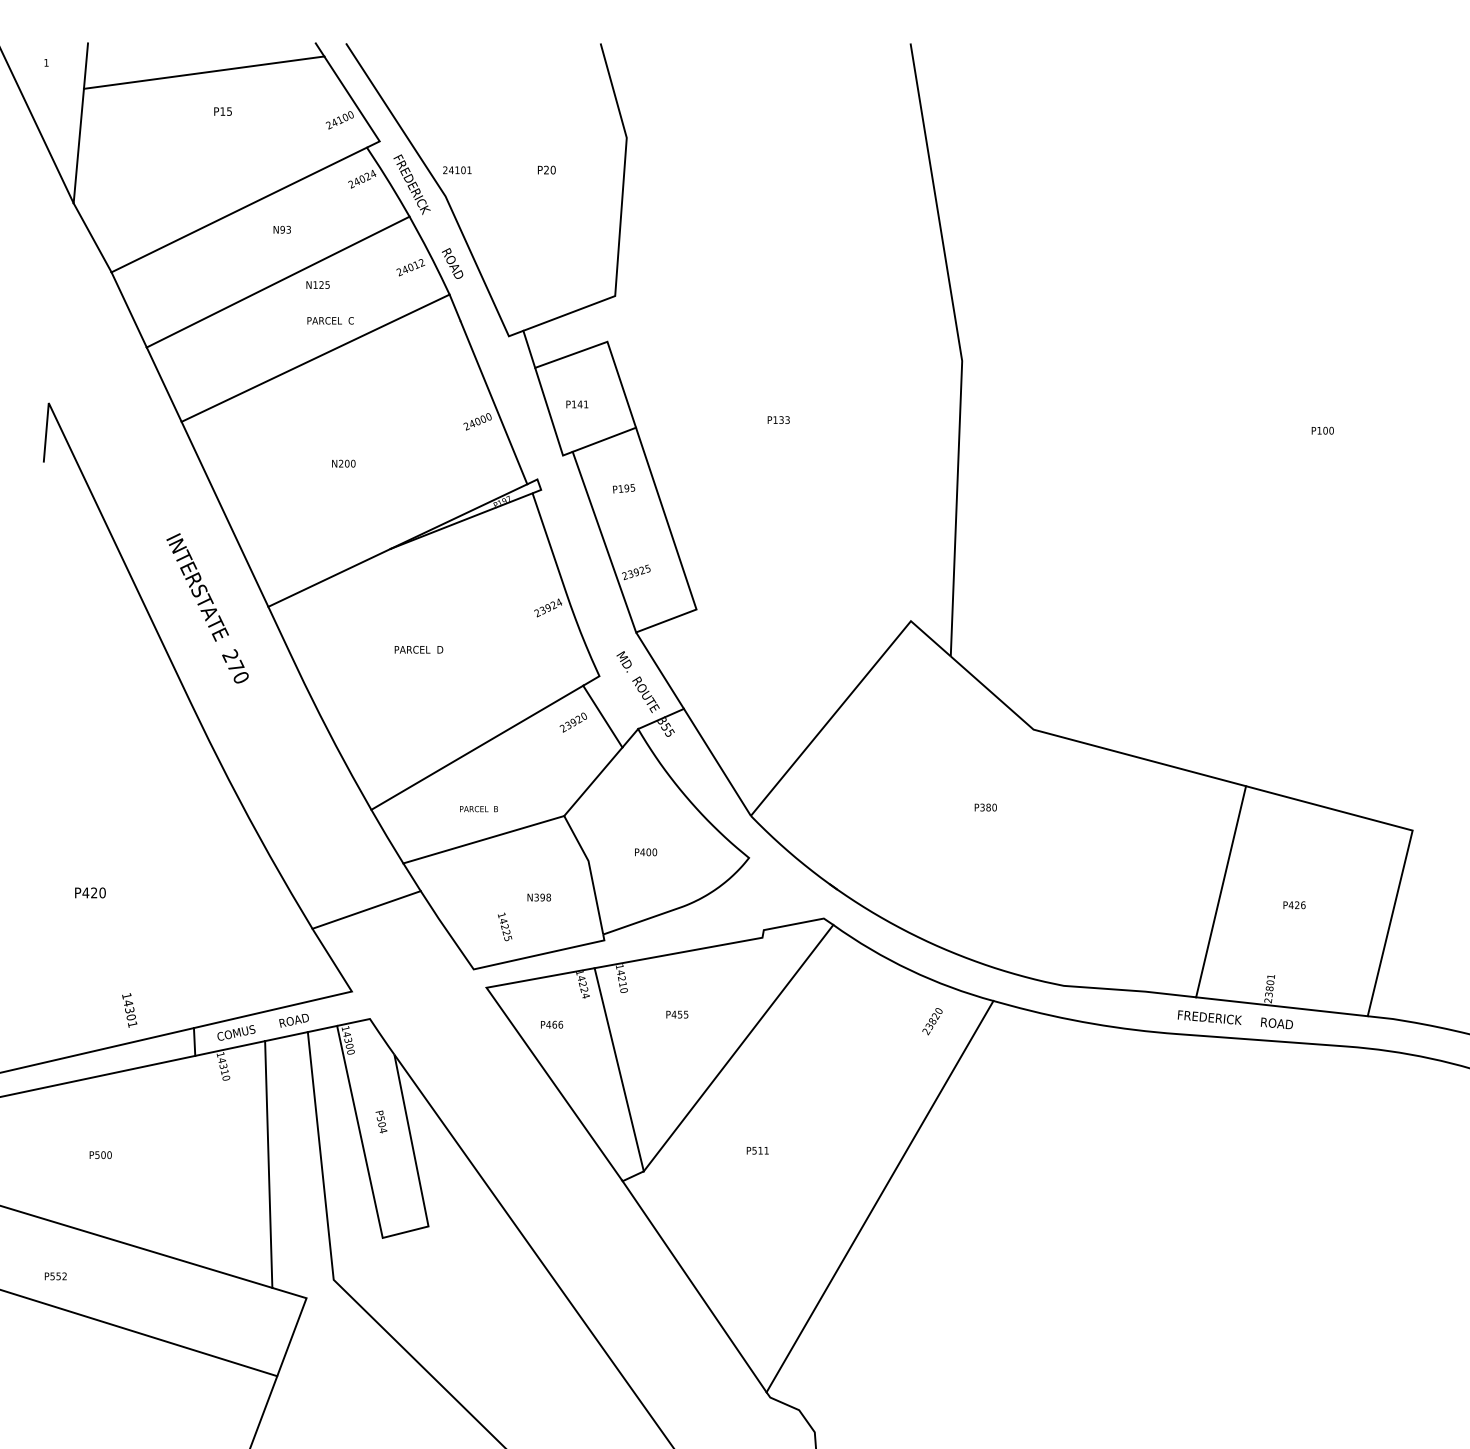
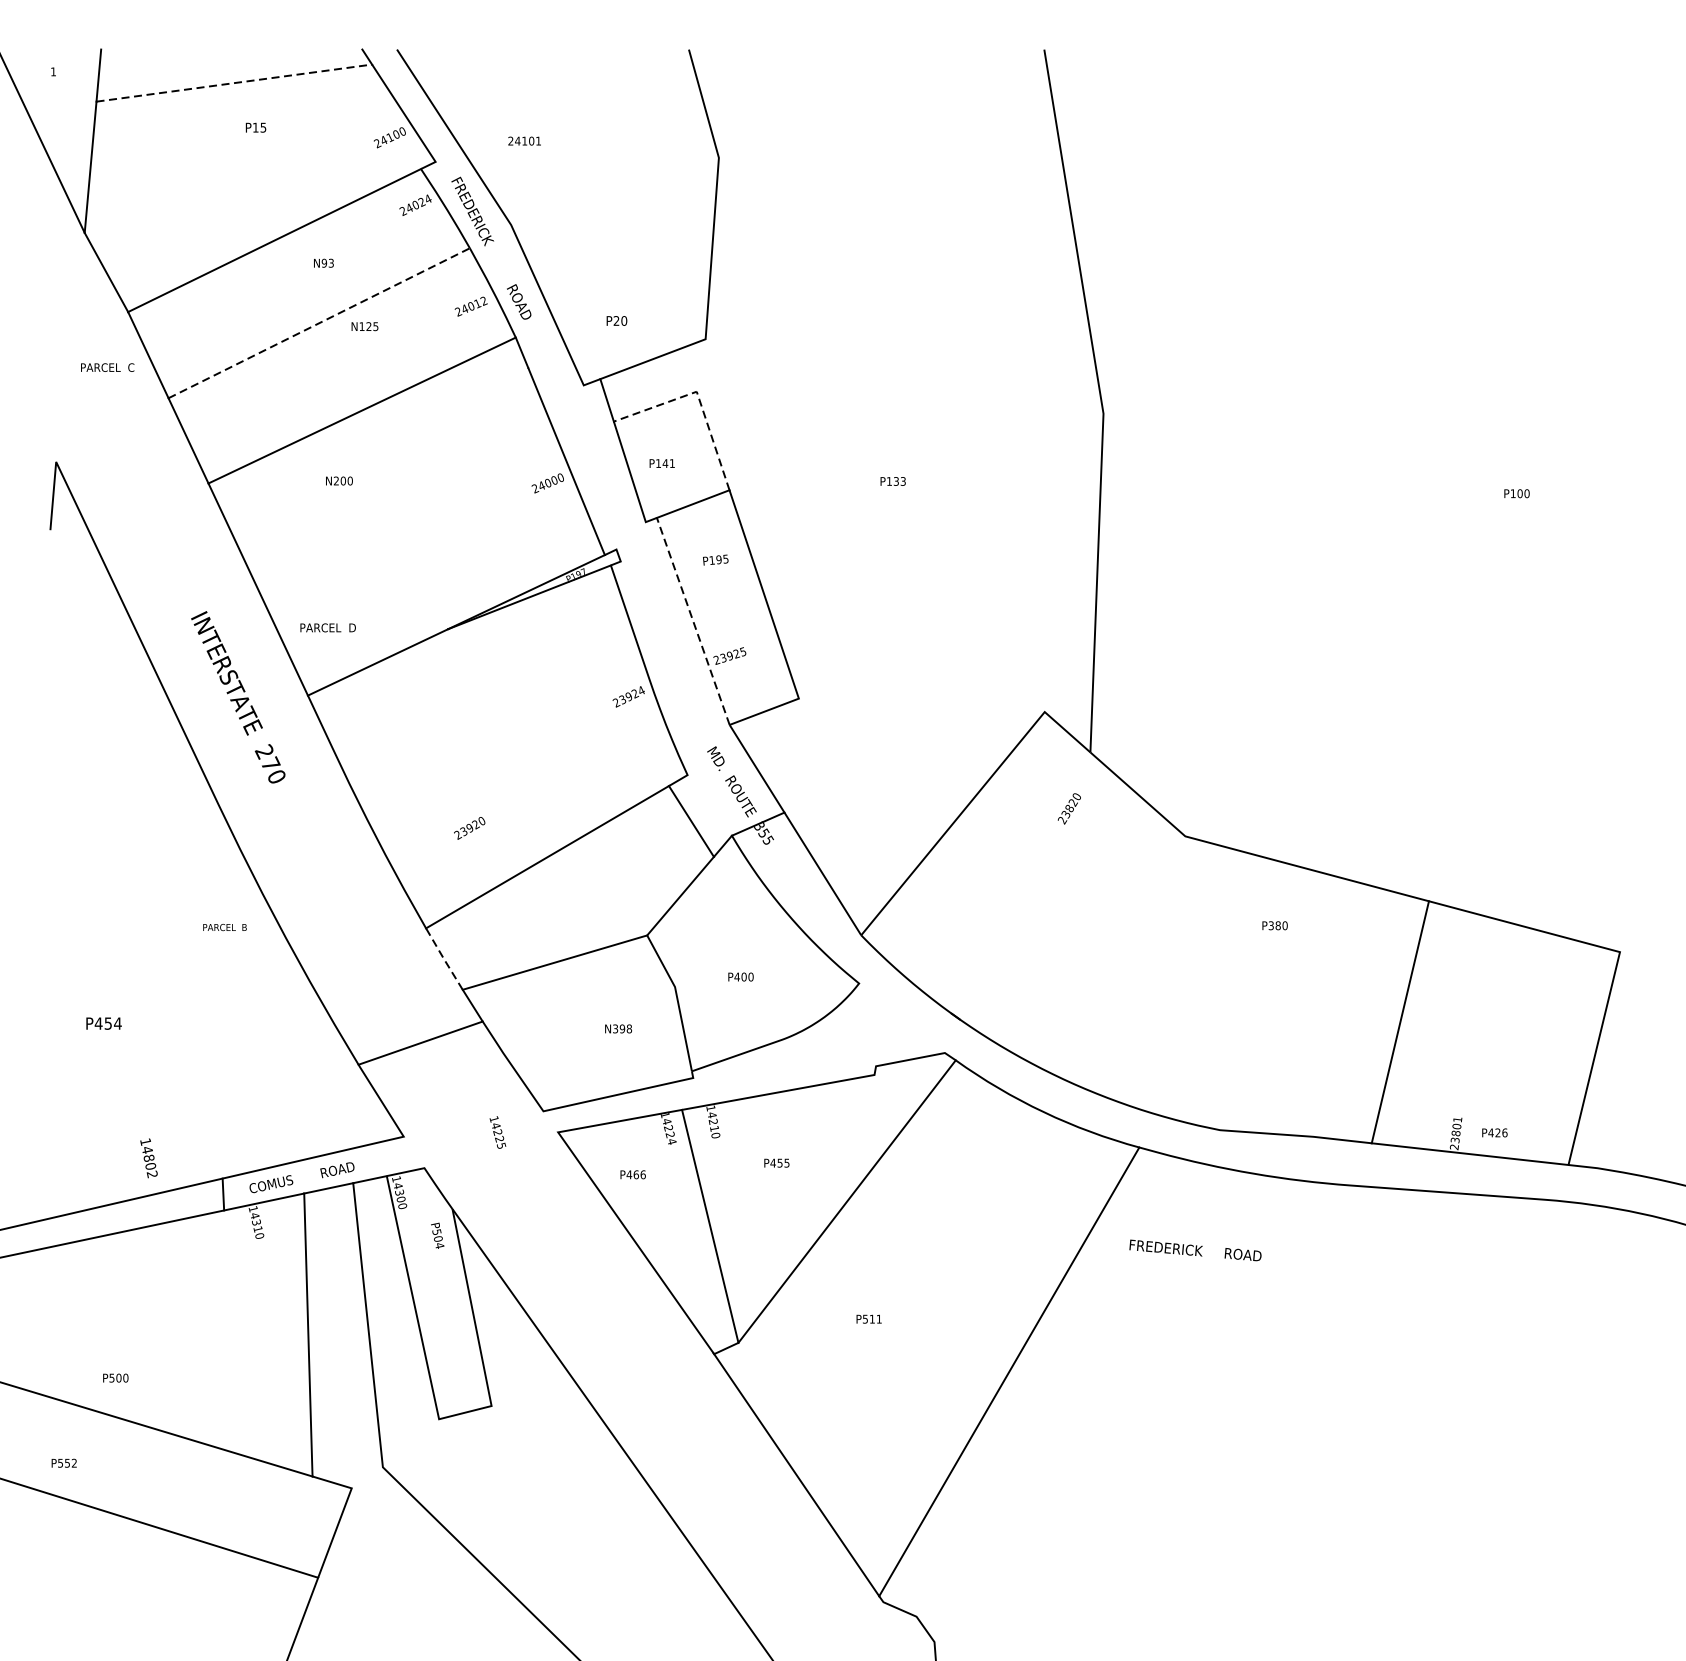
line: (204, 72) -> (234, 82), solid -> dashed
text: (546, 169) -> (616, 320), moved
text: (457, 170) -> (524, 141), moved
line: (278, 282) -> (319, 323), solid -> dashed
text: (330, 320) -> (107, 367), moved
line: (609, 347) -> (699, 398), solid -> dashed
text: (343, 463) -> (339, 480), moved
line: (604, 542) -> (693, 621), solid -> dashed
text: (418, 649) -> (327, 627), moved
text: (572, 722) -> (468, 828), moved
text: (985, 807) -> (1274, 925), moved
text: (478, 809) -> (224, 927), moved
line: (387, 836) -> (444, 958), solid -> dashed
text: (98, 892) -> (113, 1023), P420 -> P454
text: (1294, 905) -> (1494, 1133), moved
text: (505, 926) -> (498, 1132), moved
text: (131, 1016) -> (151, 1165), 14301 -> 14802
text: (1234, 1019) -> (1194, 1250), moved
text: (932, 1021) -> (1069, 808), moved
text: (381, 1121) -> (437, 1235), moved
text: (100, 1154) -> (115, 1377), moved

